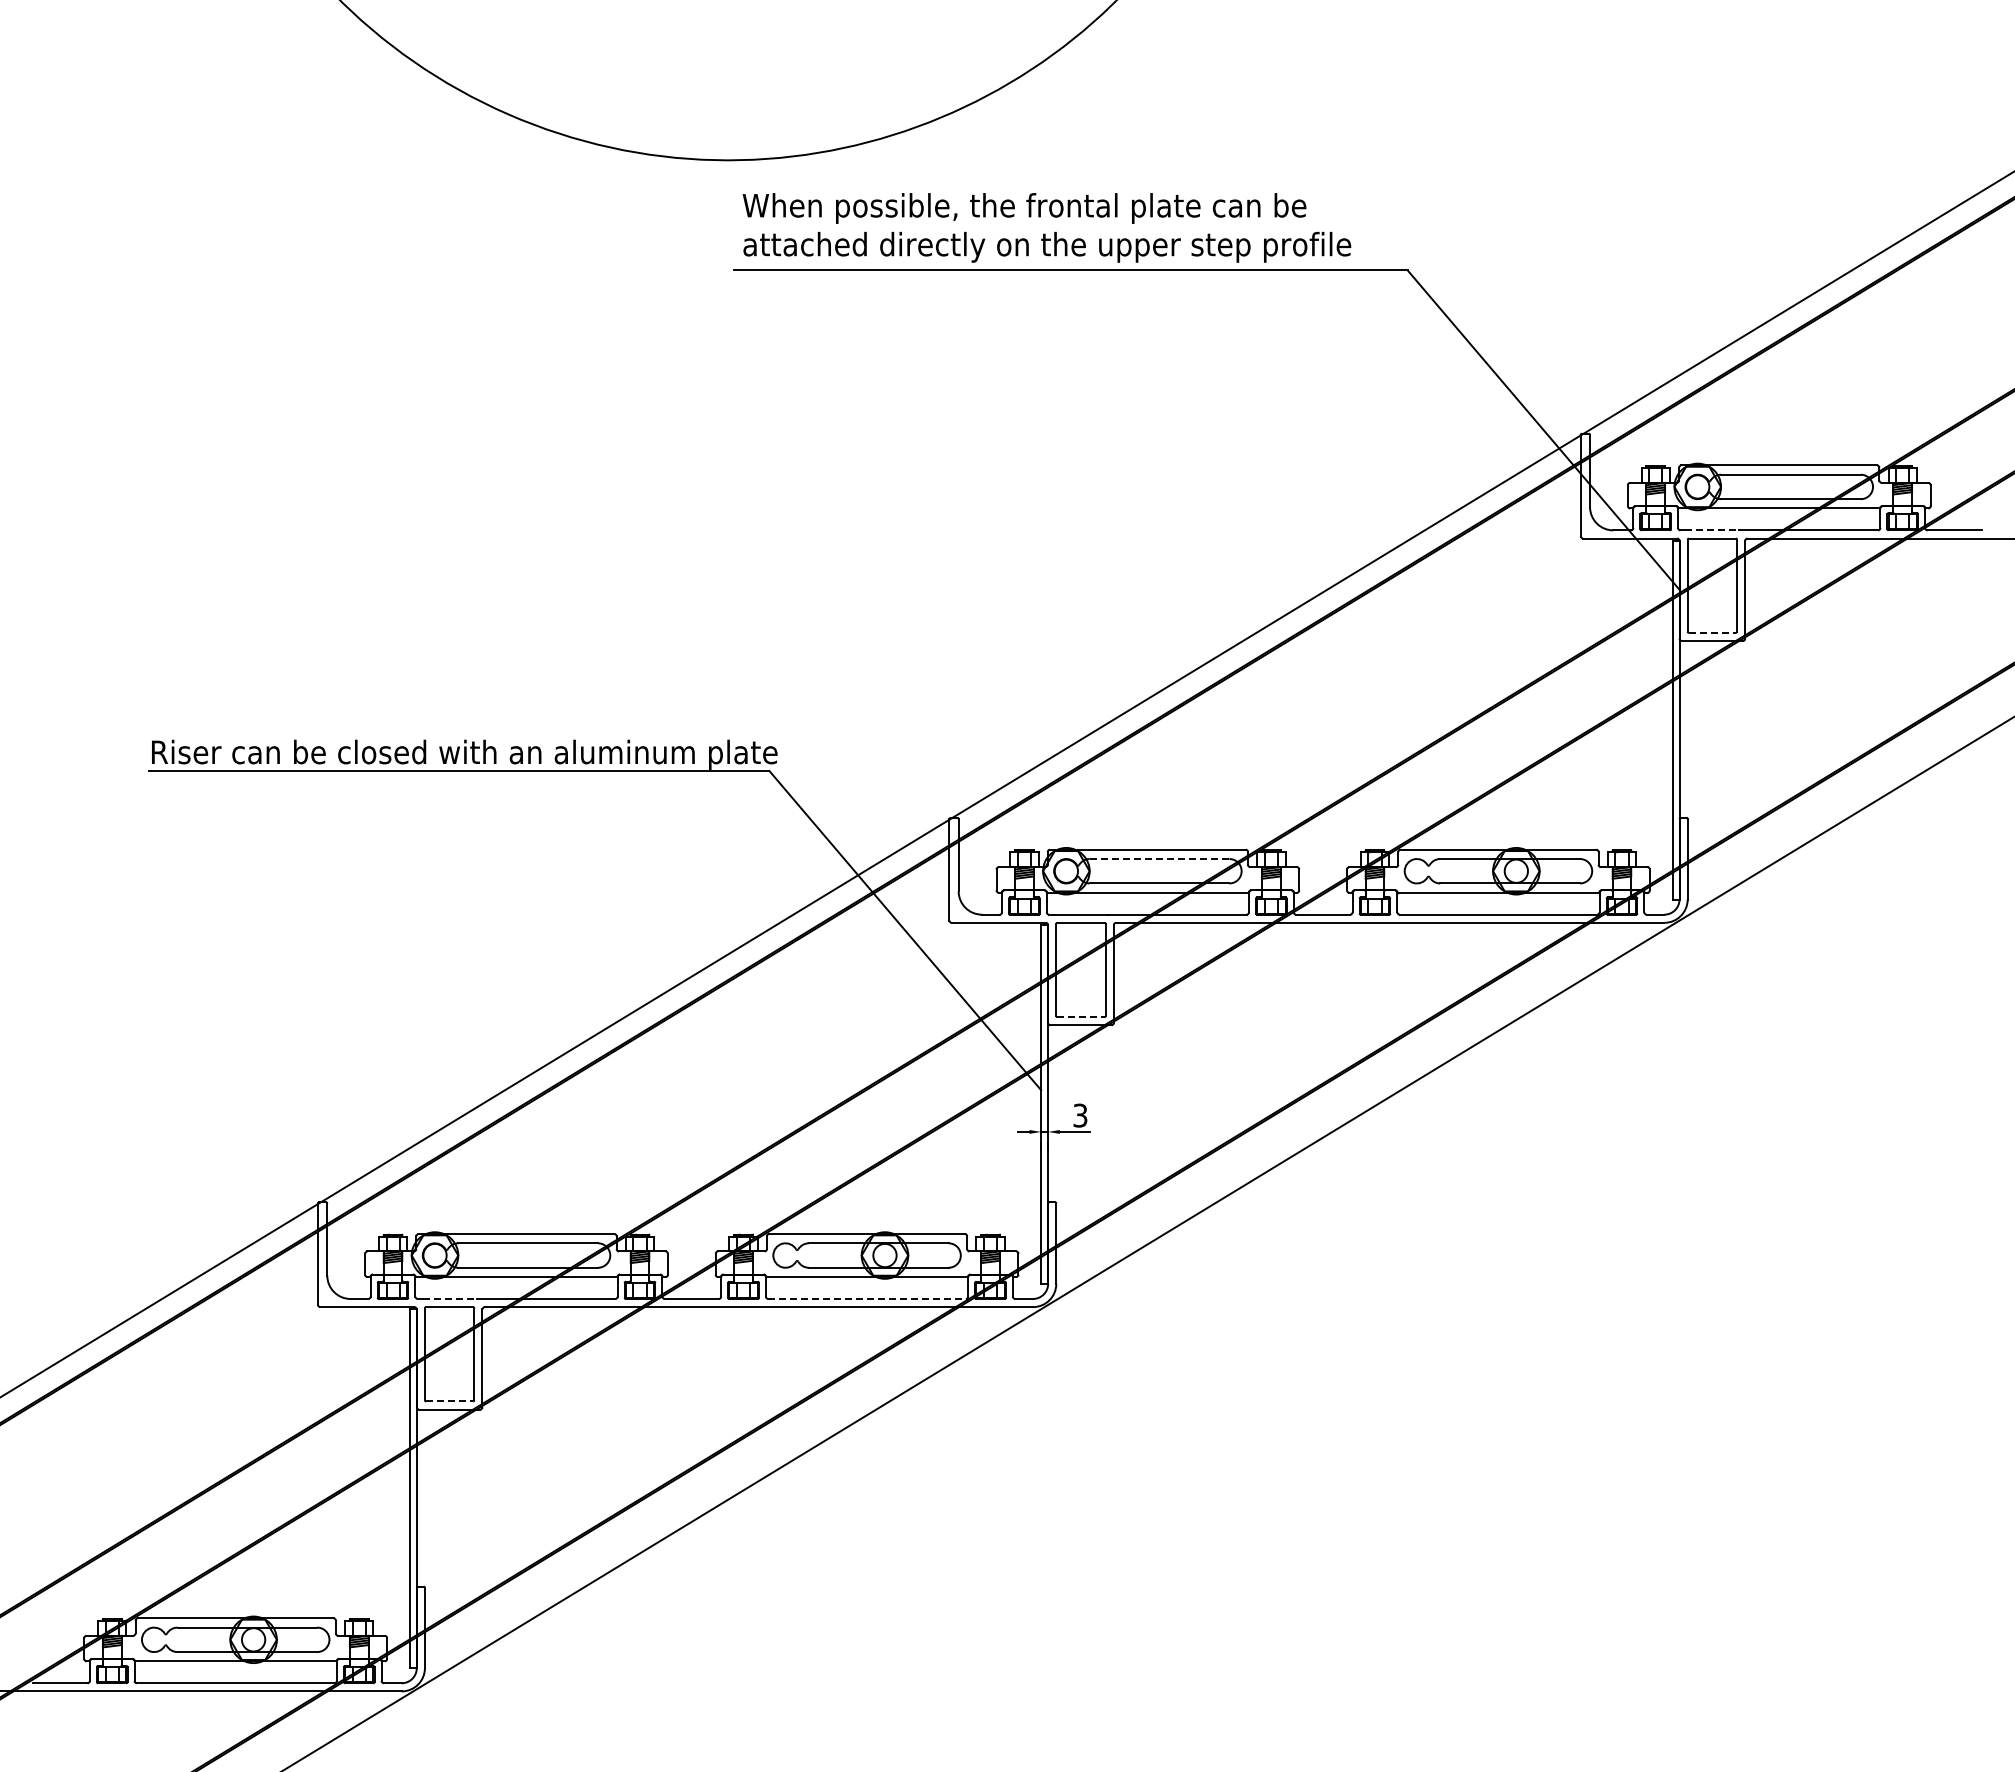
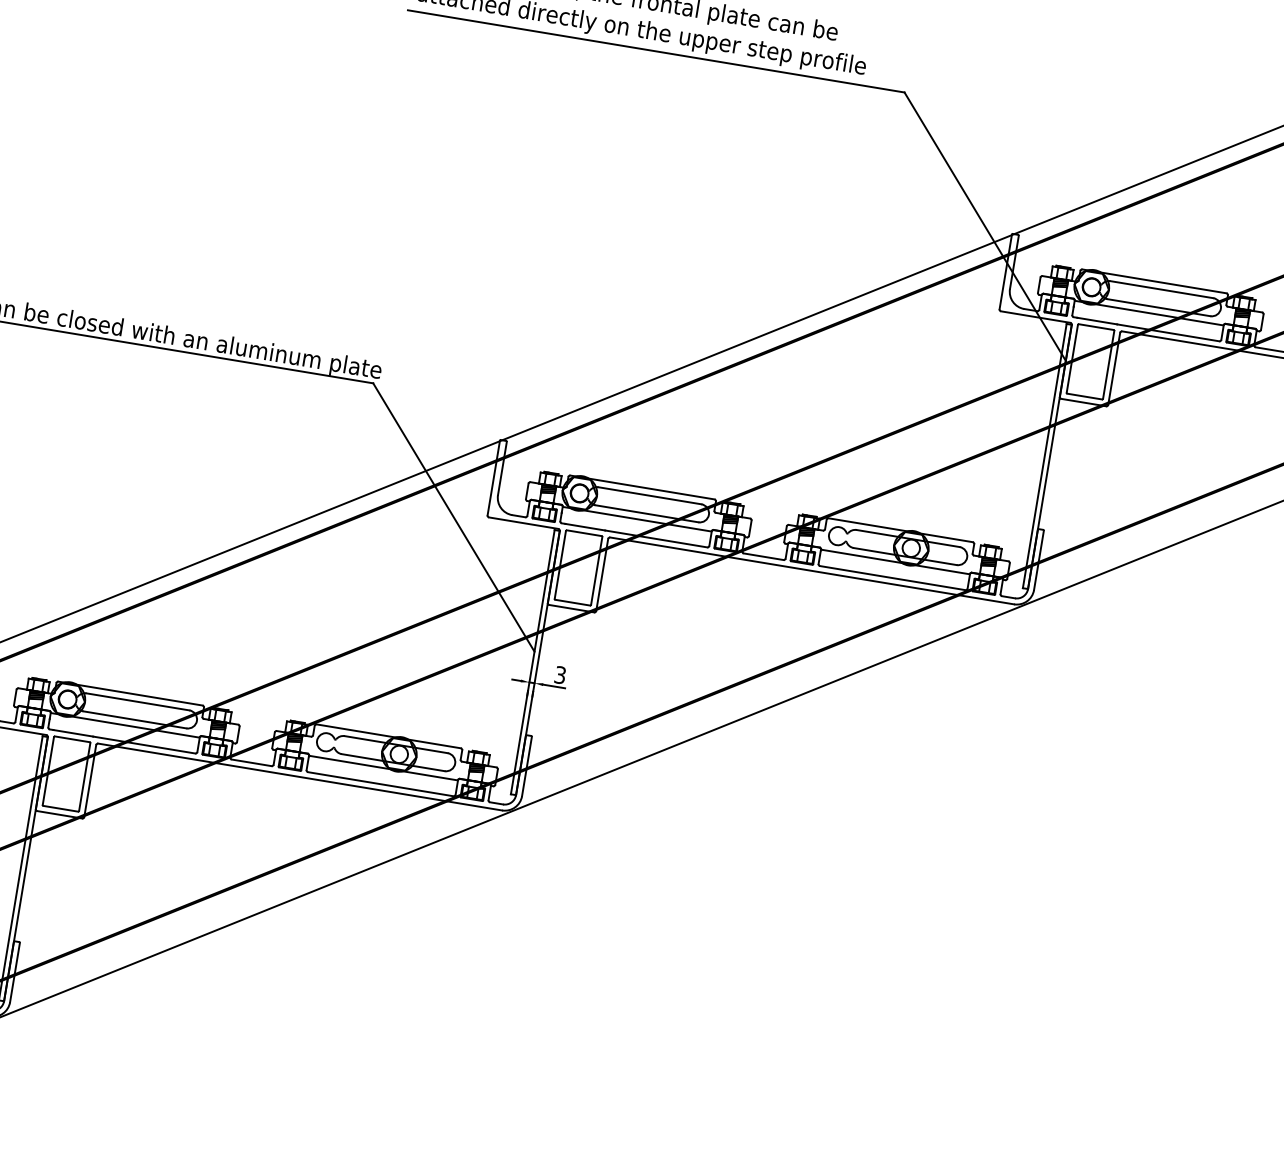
line: (1712, 530) -> (1097, 321), dashed -> solid
line: (1712, 632) -> (1084, 396), dashed -> solid
line: (1159, 859) -> (649, 496), dashed -> solid
line: (1081, 1017) -> (573, 603), dashed -> solid
line: (450, 1298) -> (74, 733), dashed -> solid
line: (867, 1298) -> (381, 783), dashed -> solid
line: (449, 1401) -> (60, 808), dashed -> solid

